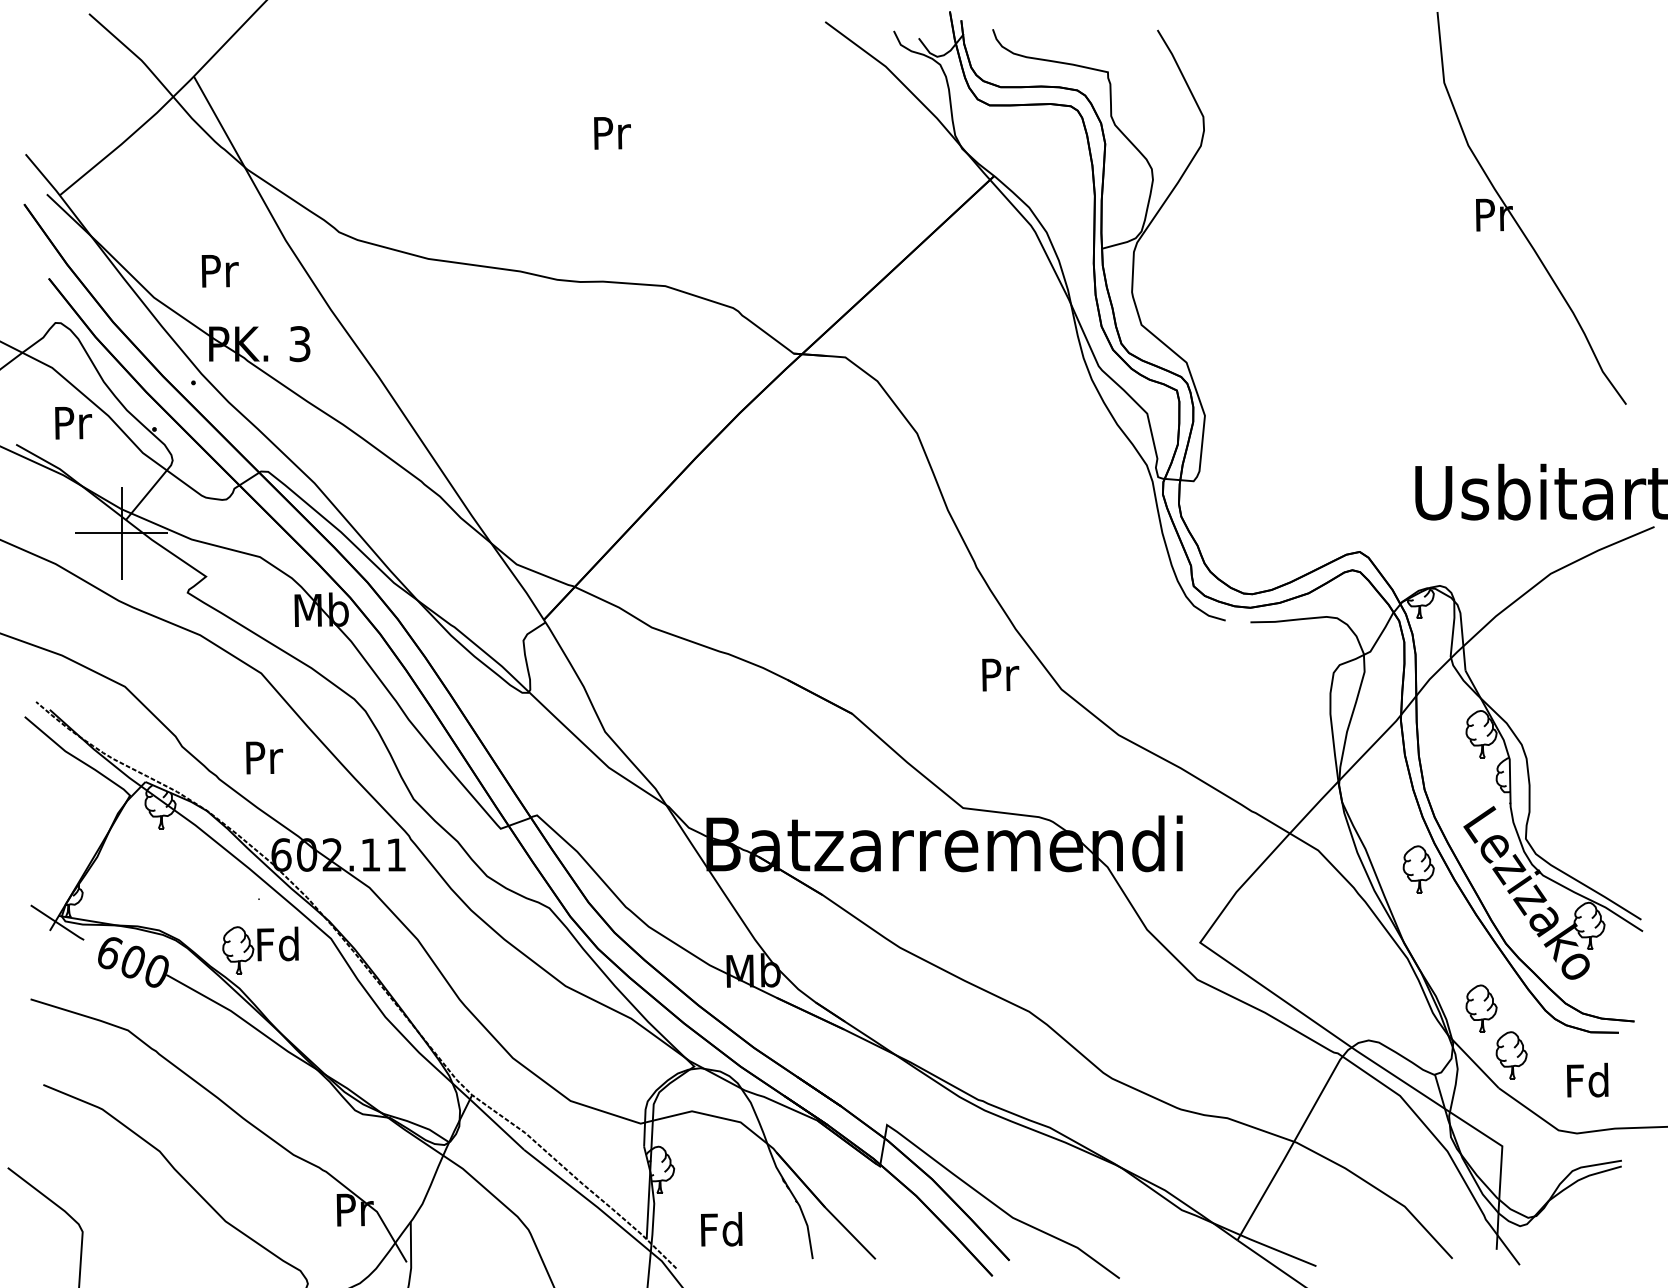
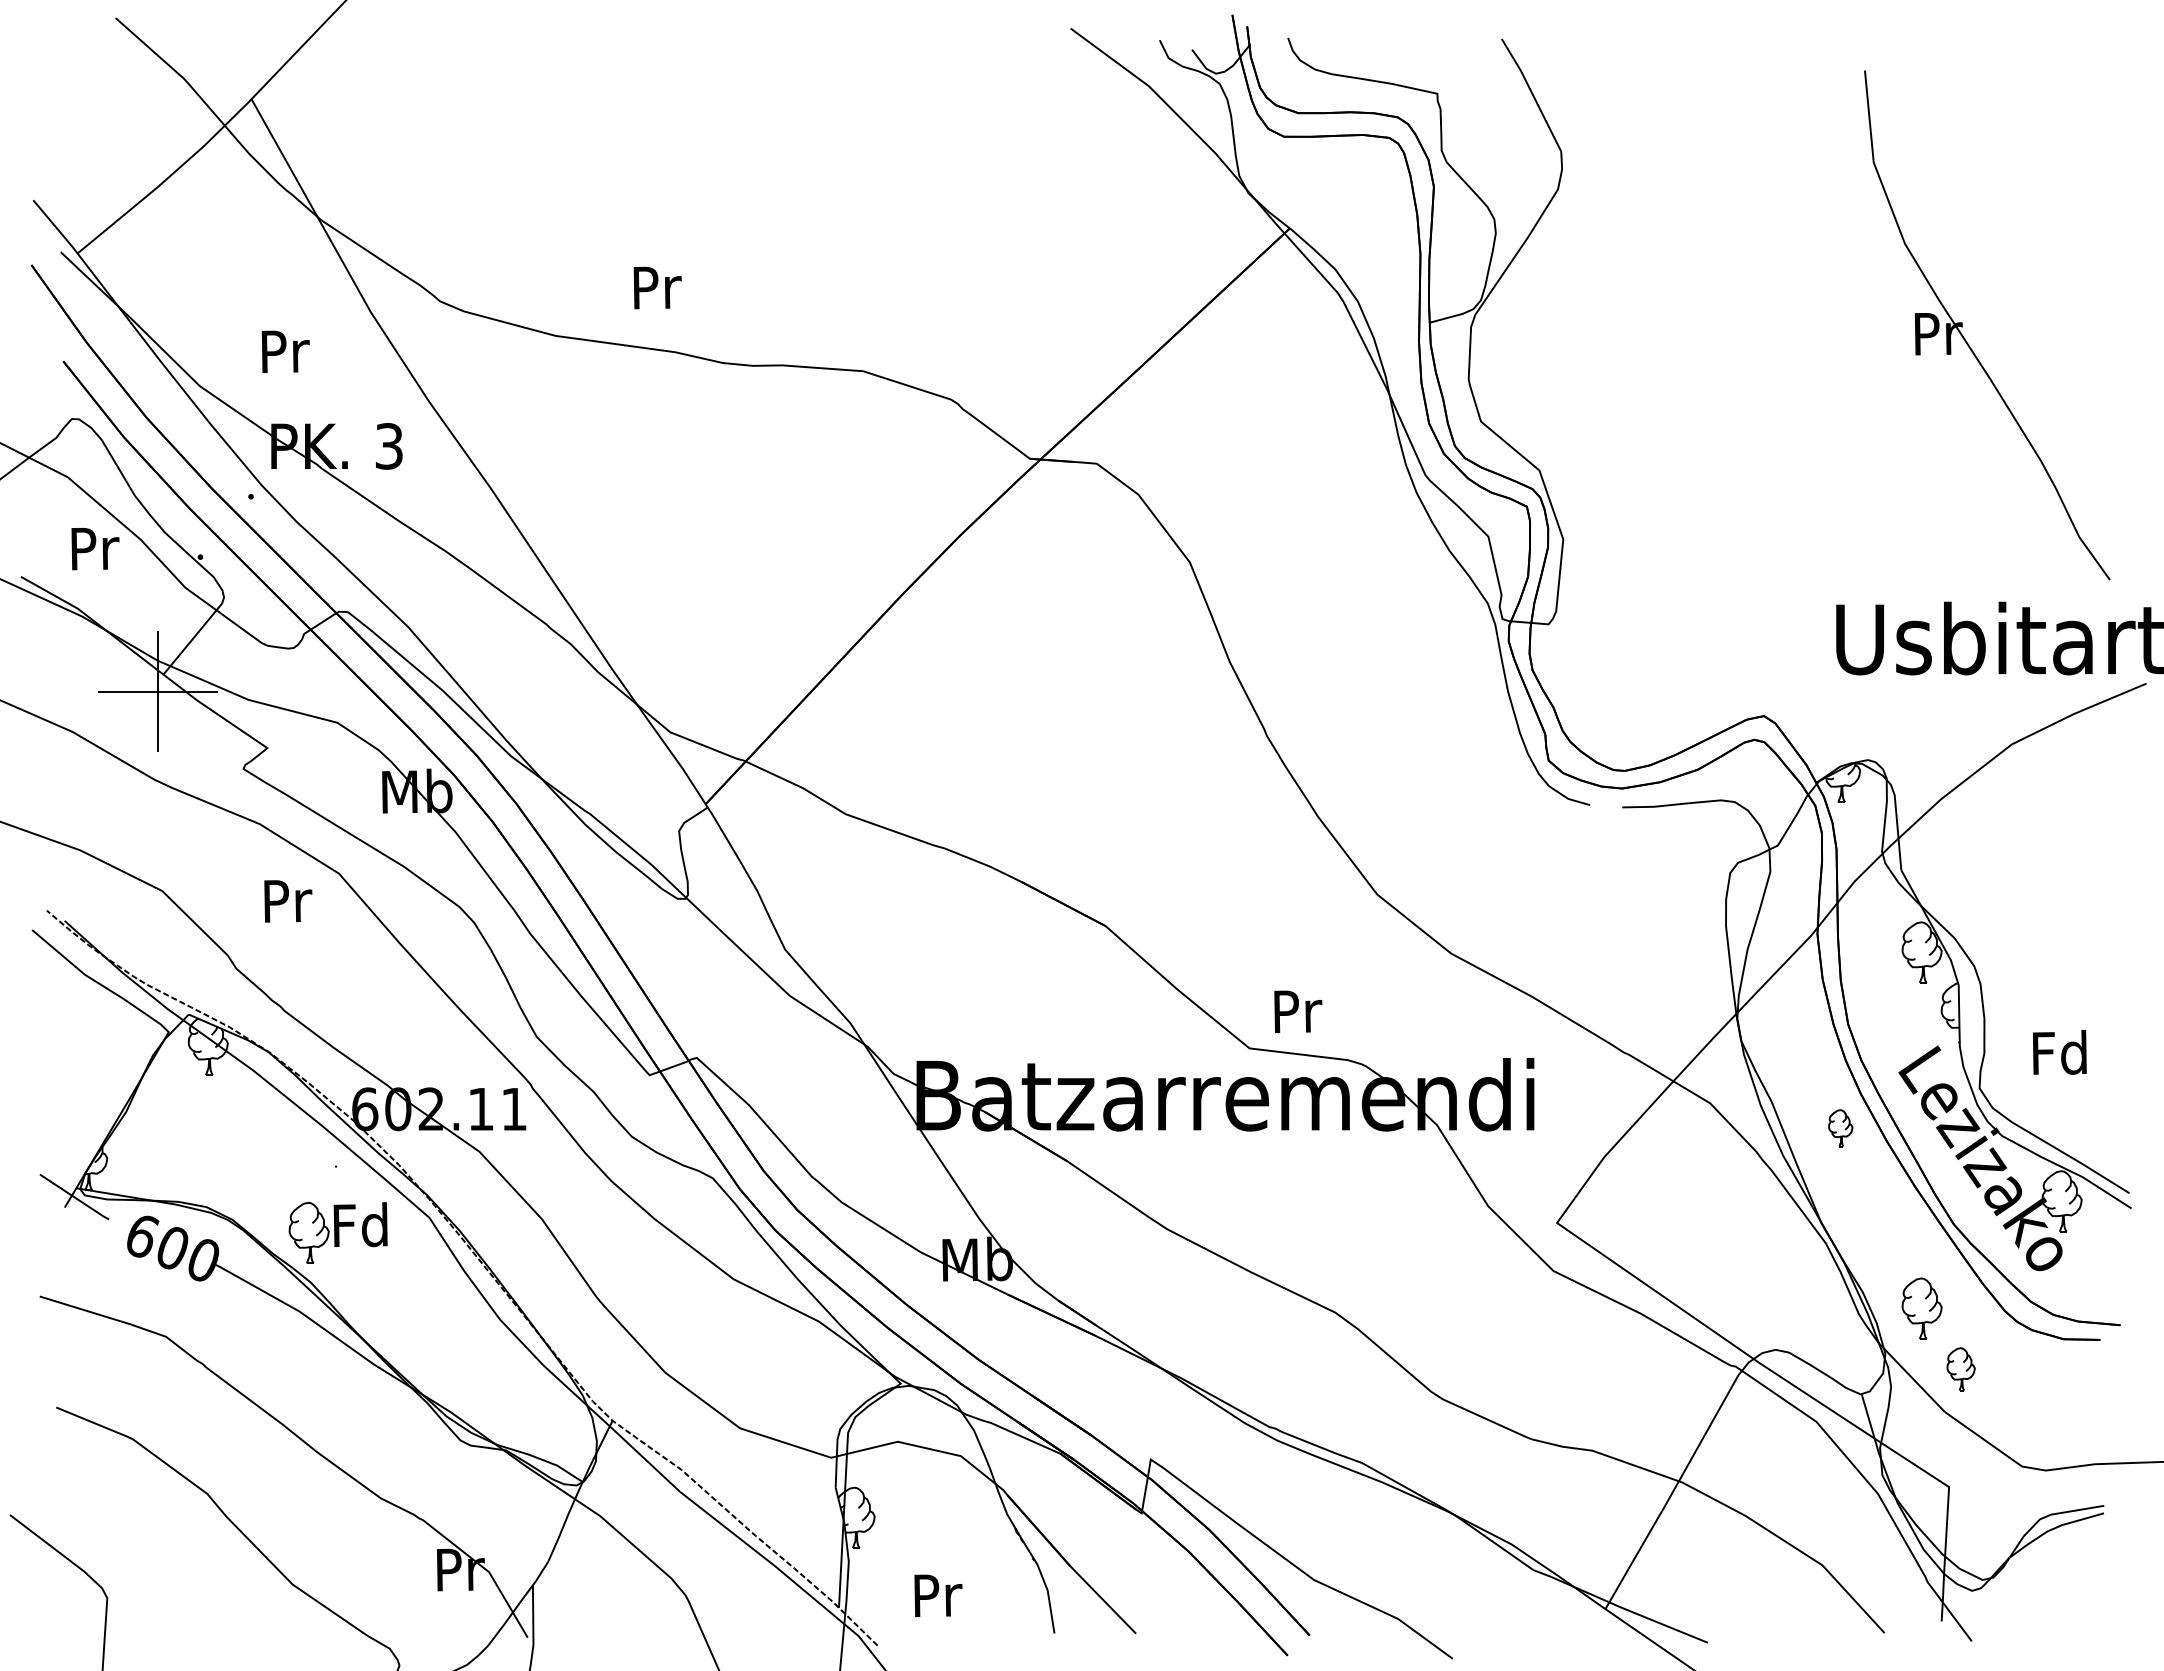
text: (612, 132) -> (657, 287), moved
part: (1512, 208) -> (1962, 325), moved
text: (1000, 674) -> (1298, 1011), moved
text: (264, 758) -> (288, 901), moved
part: (1418, 869) -> (1840, 1128), size x0.6
part: (1511, 1055) -> (1960, 1369), size x0.7
text: (1587, 1079) -> (2059, 1051), moved
text: (721, 1229) -> (936, 1594), Fd -> Pr

